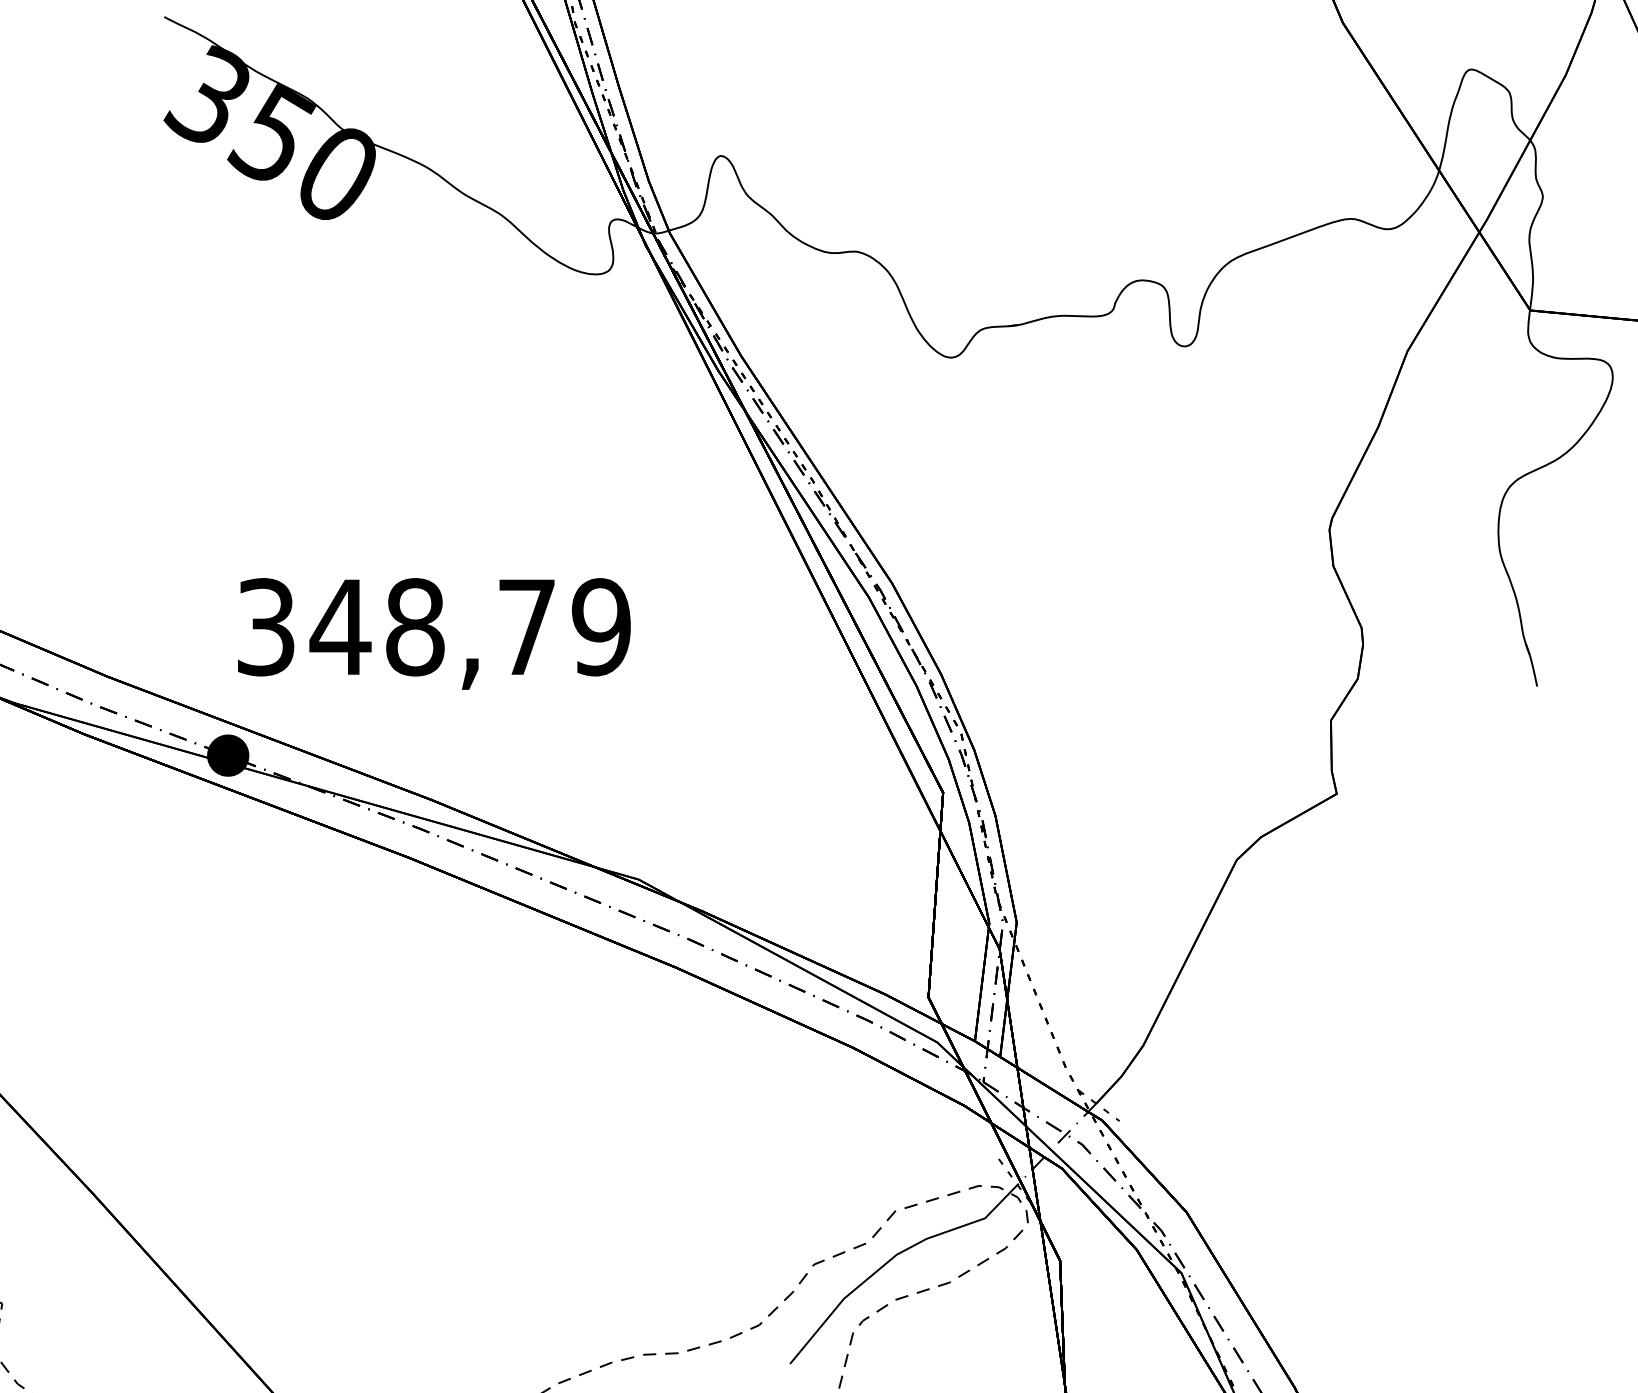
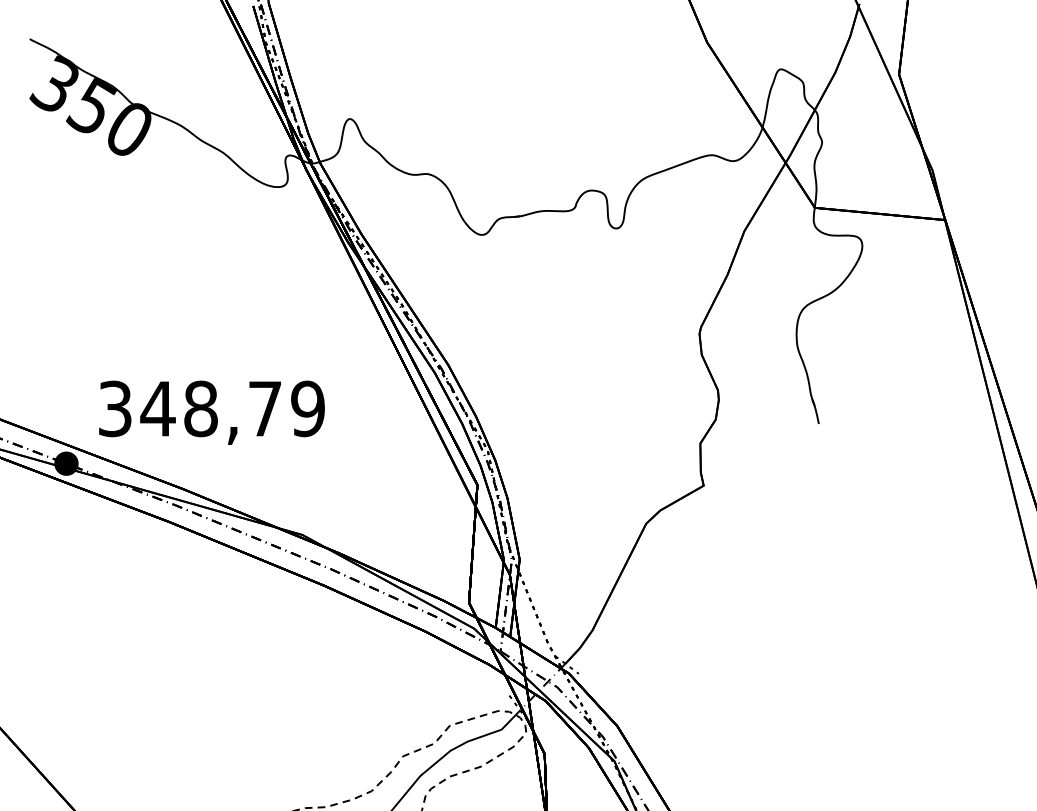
text: (433, 633) -> (211, 412), moved

